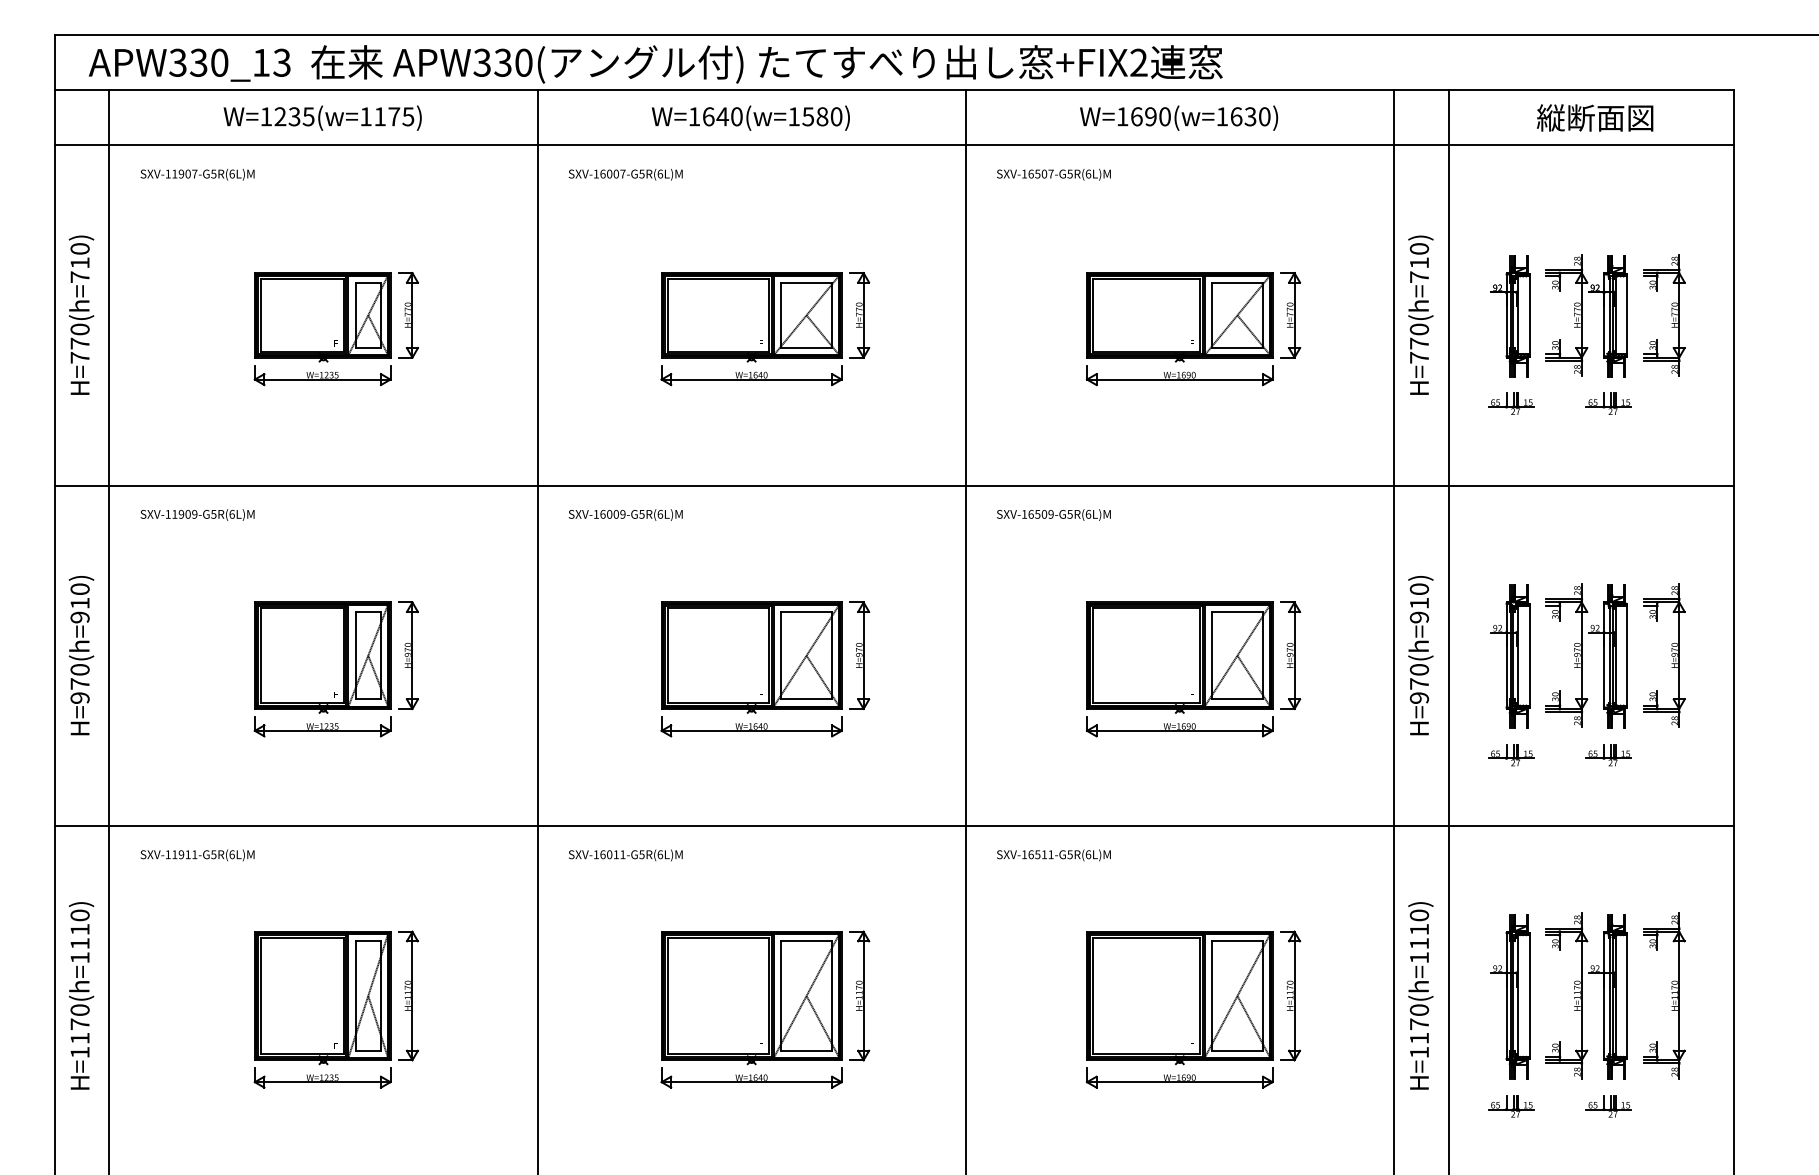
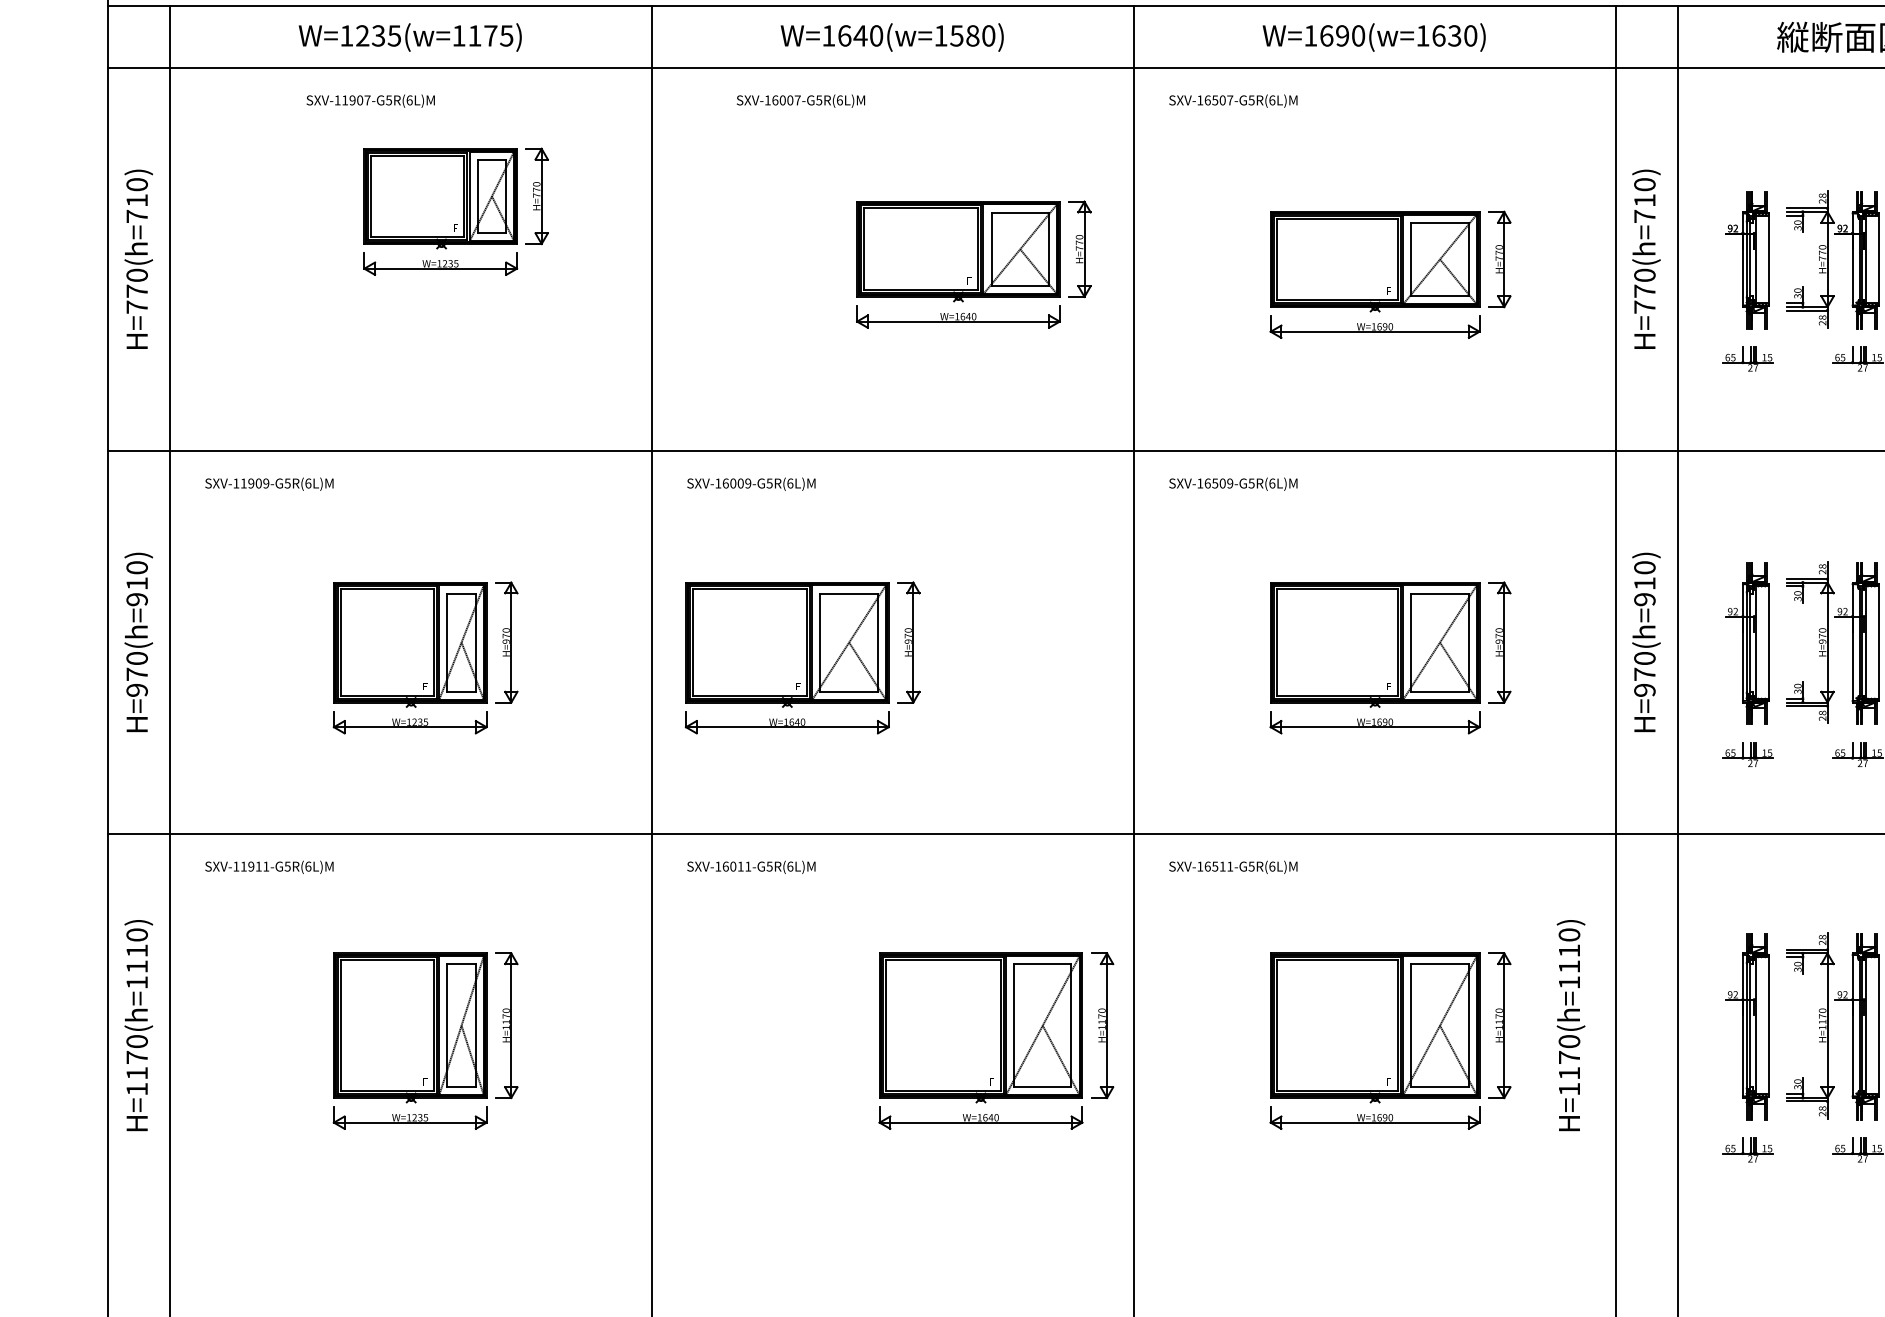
text: (197, 174) -> (370, 100), moved
text: (625, 174) -> (800, 100), moved
part: (335, 329) -> (455, 212), moved
part: (765, 329) -> (974, 265), moved
part: (765, 669) -> (802, 658), moved
text: (1420, 995) -> (1570, 1025), moved
part: (765, 1009) -> (996, 1040), moved

